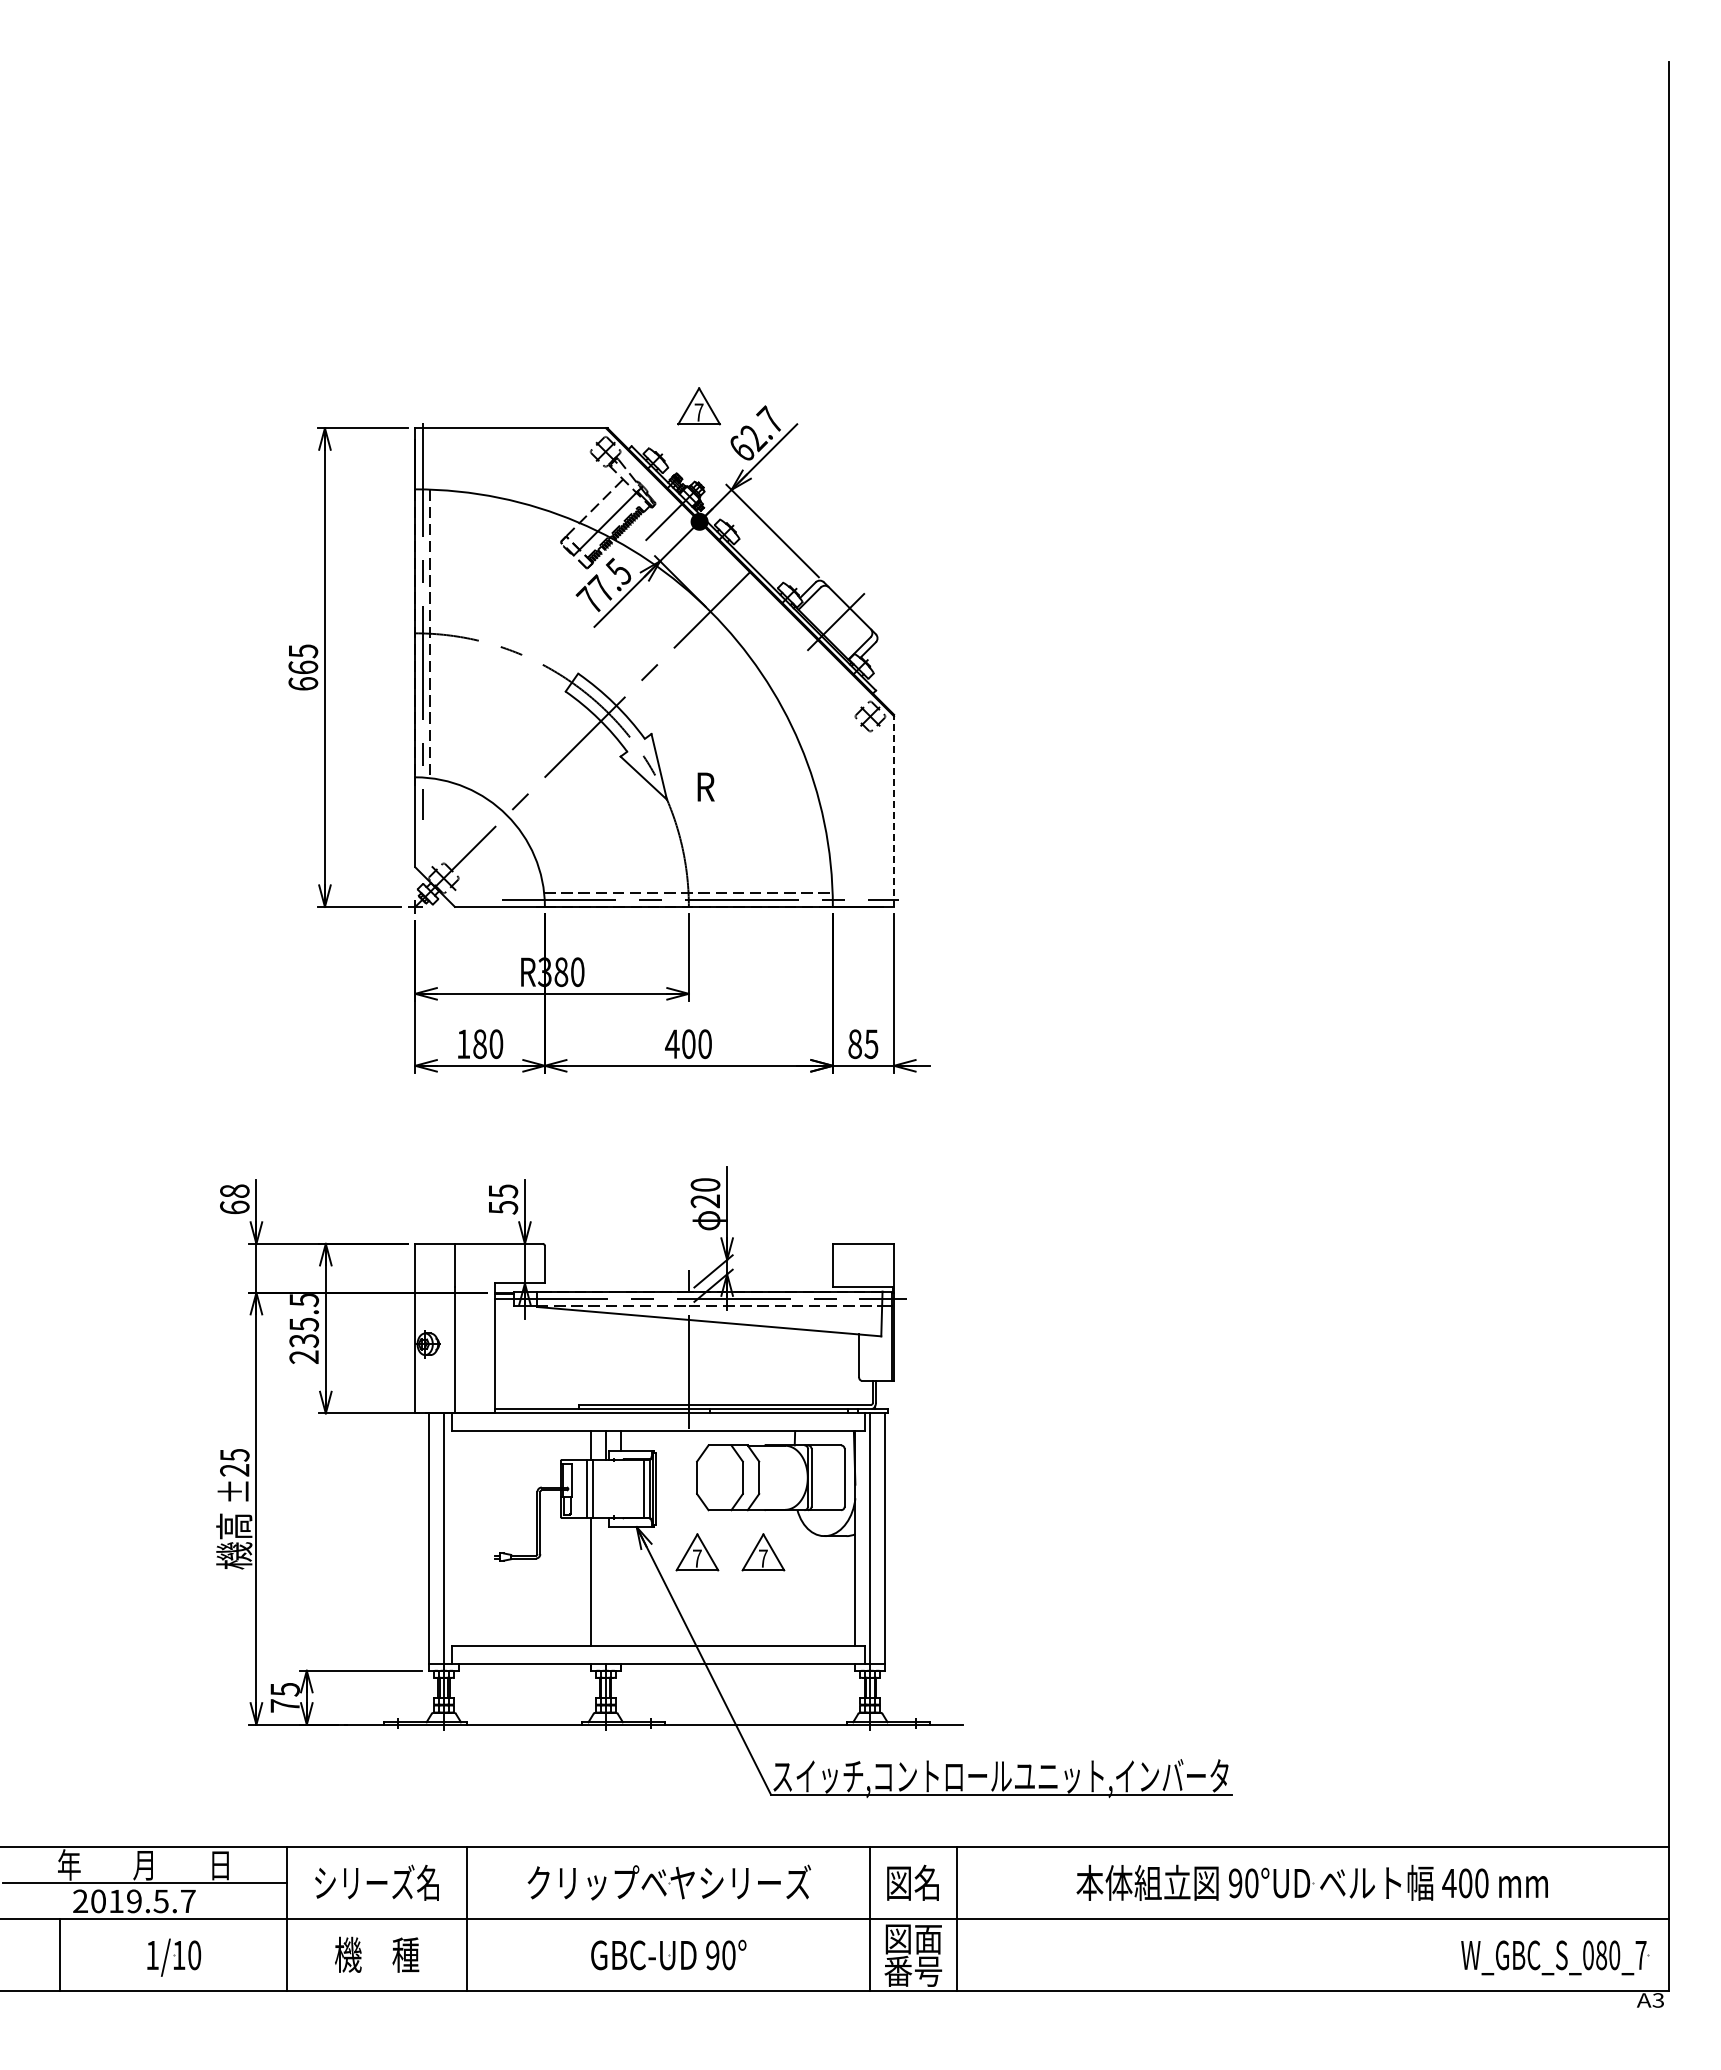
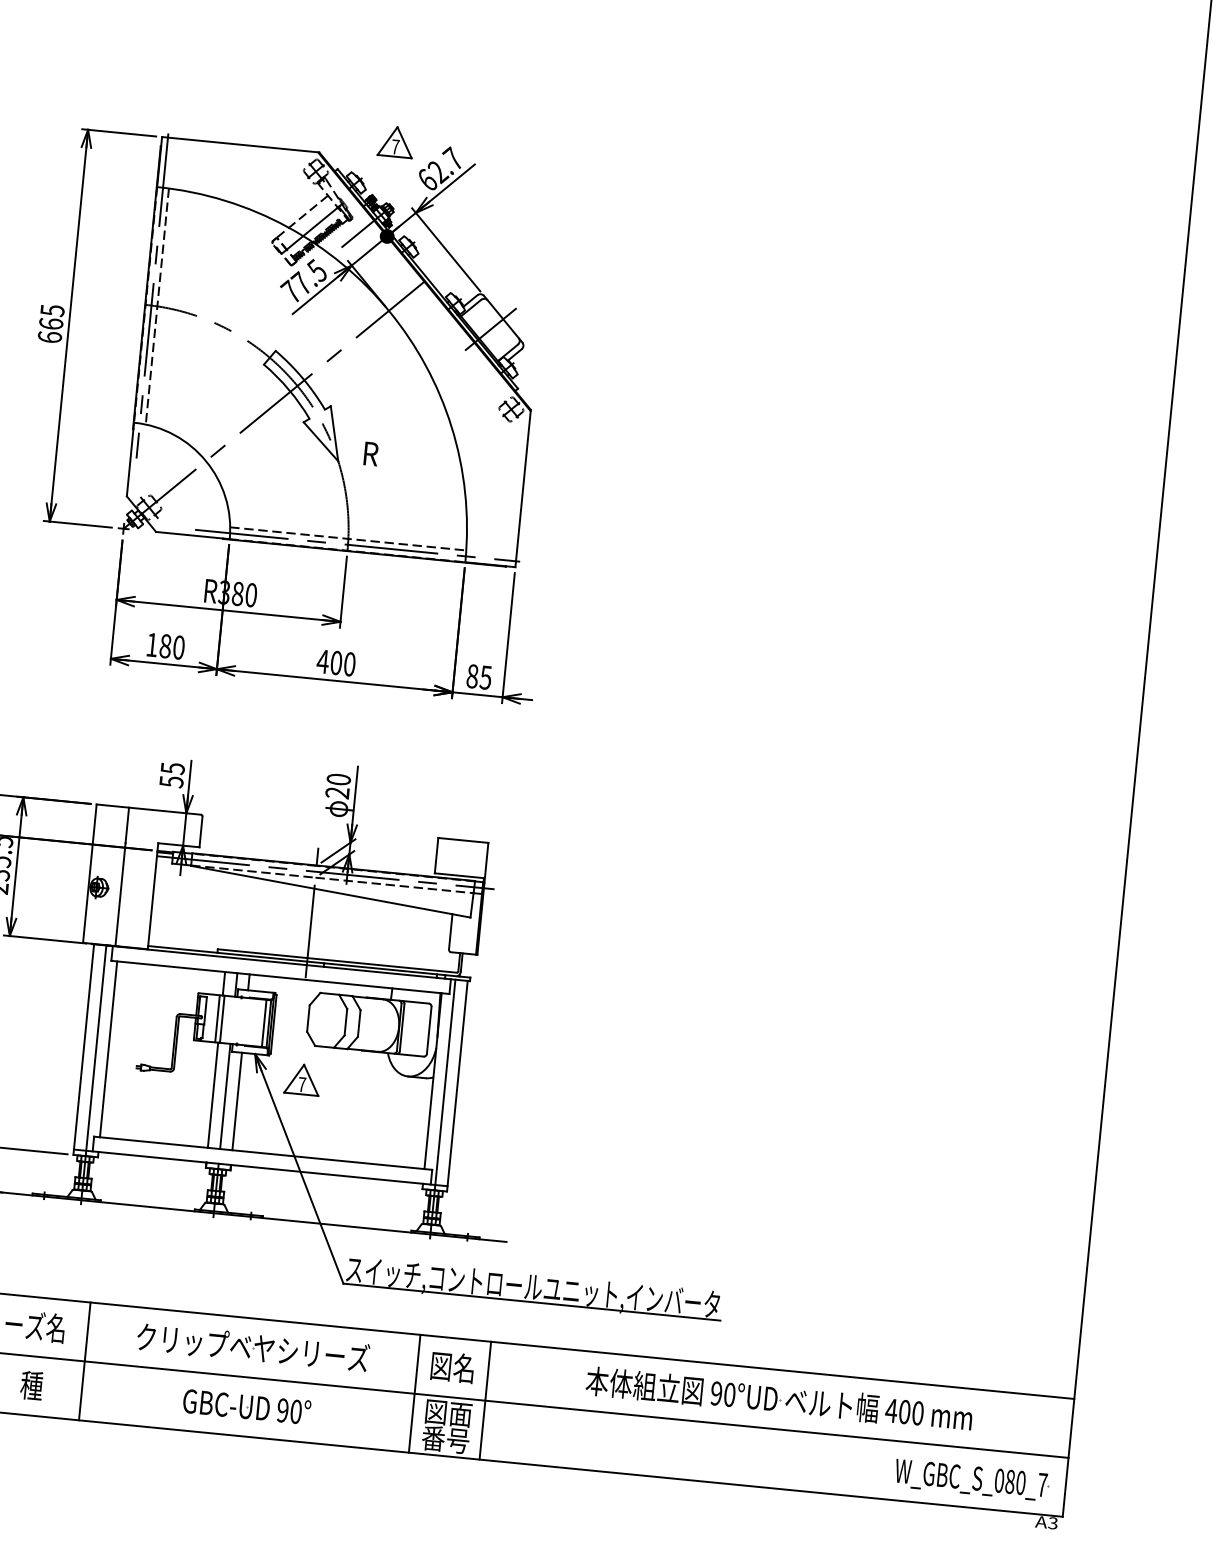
line: (894, 810) -> (523, 488), dashed -> solid
line: (458, 1538) -> (108, 1049), added
part: (763, 1552) -> (356, 1084), removed
line: (605, 1581) -> (225, 1096), added
line: (620, 1586) -> (237, 1101), added

